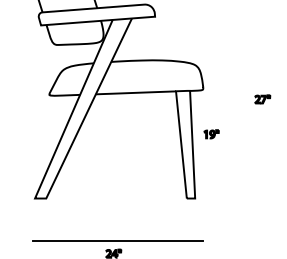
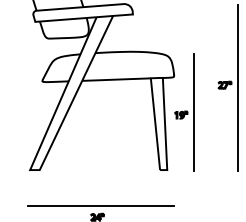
line: (277, 102) -> (237, 87), added
line: (226, 131) -> (194, 112), added

